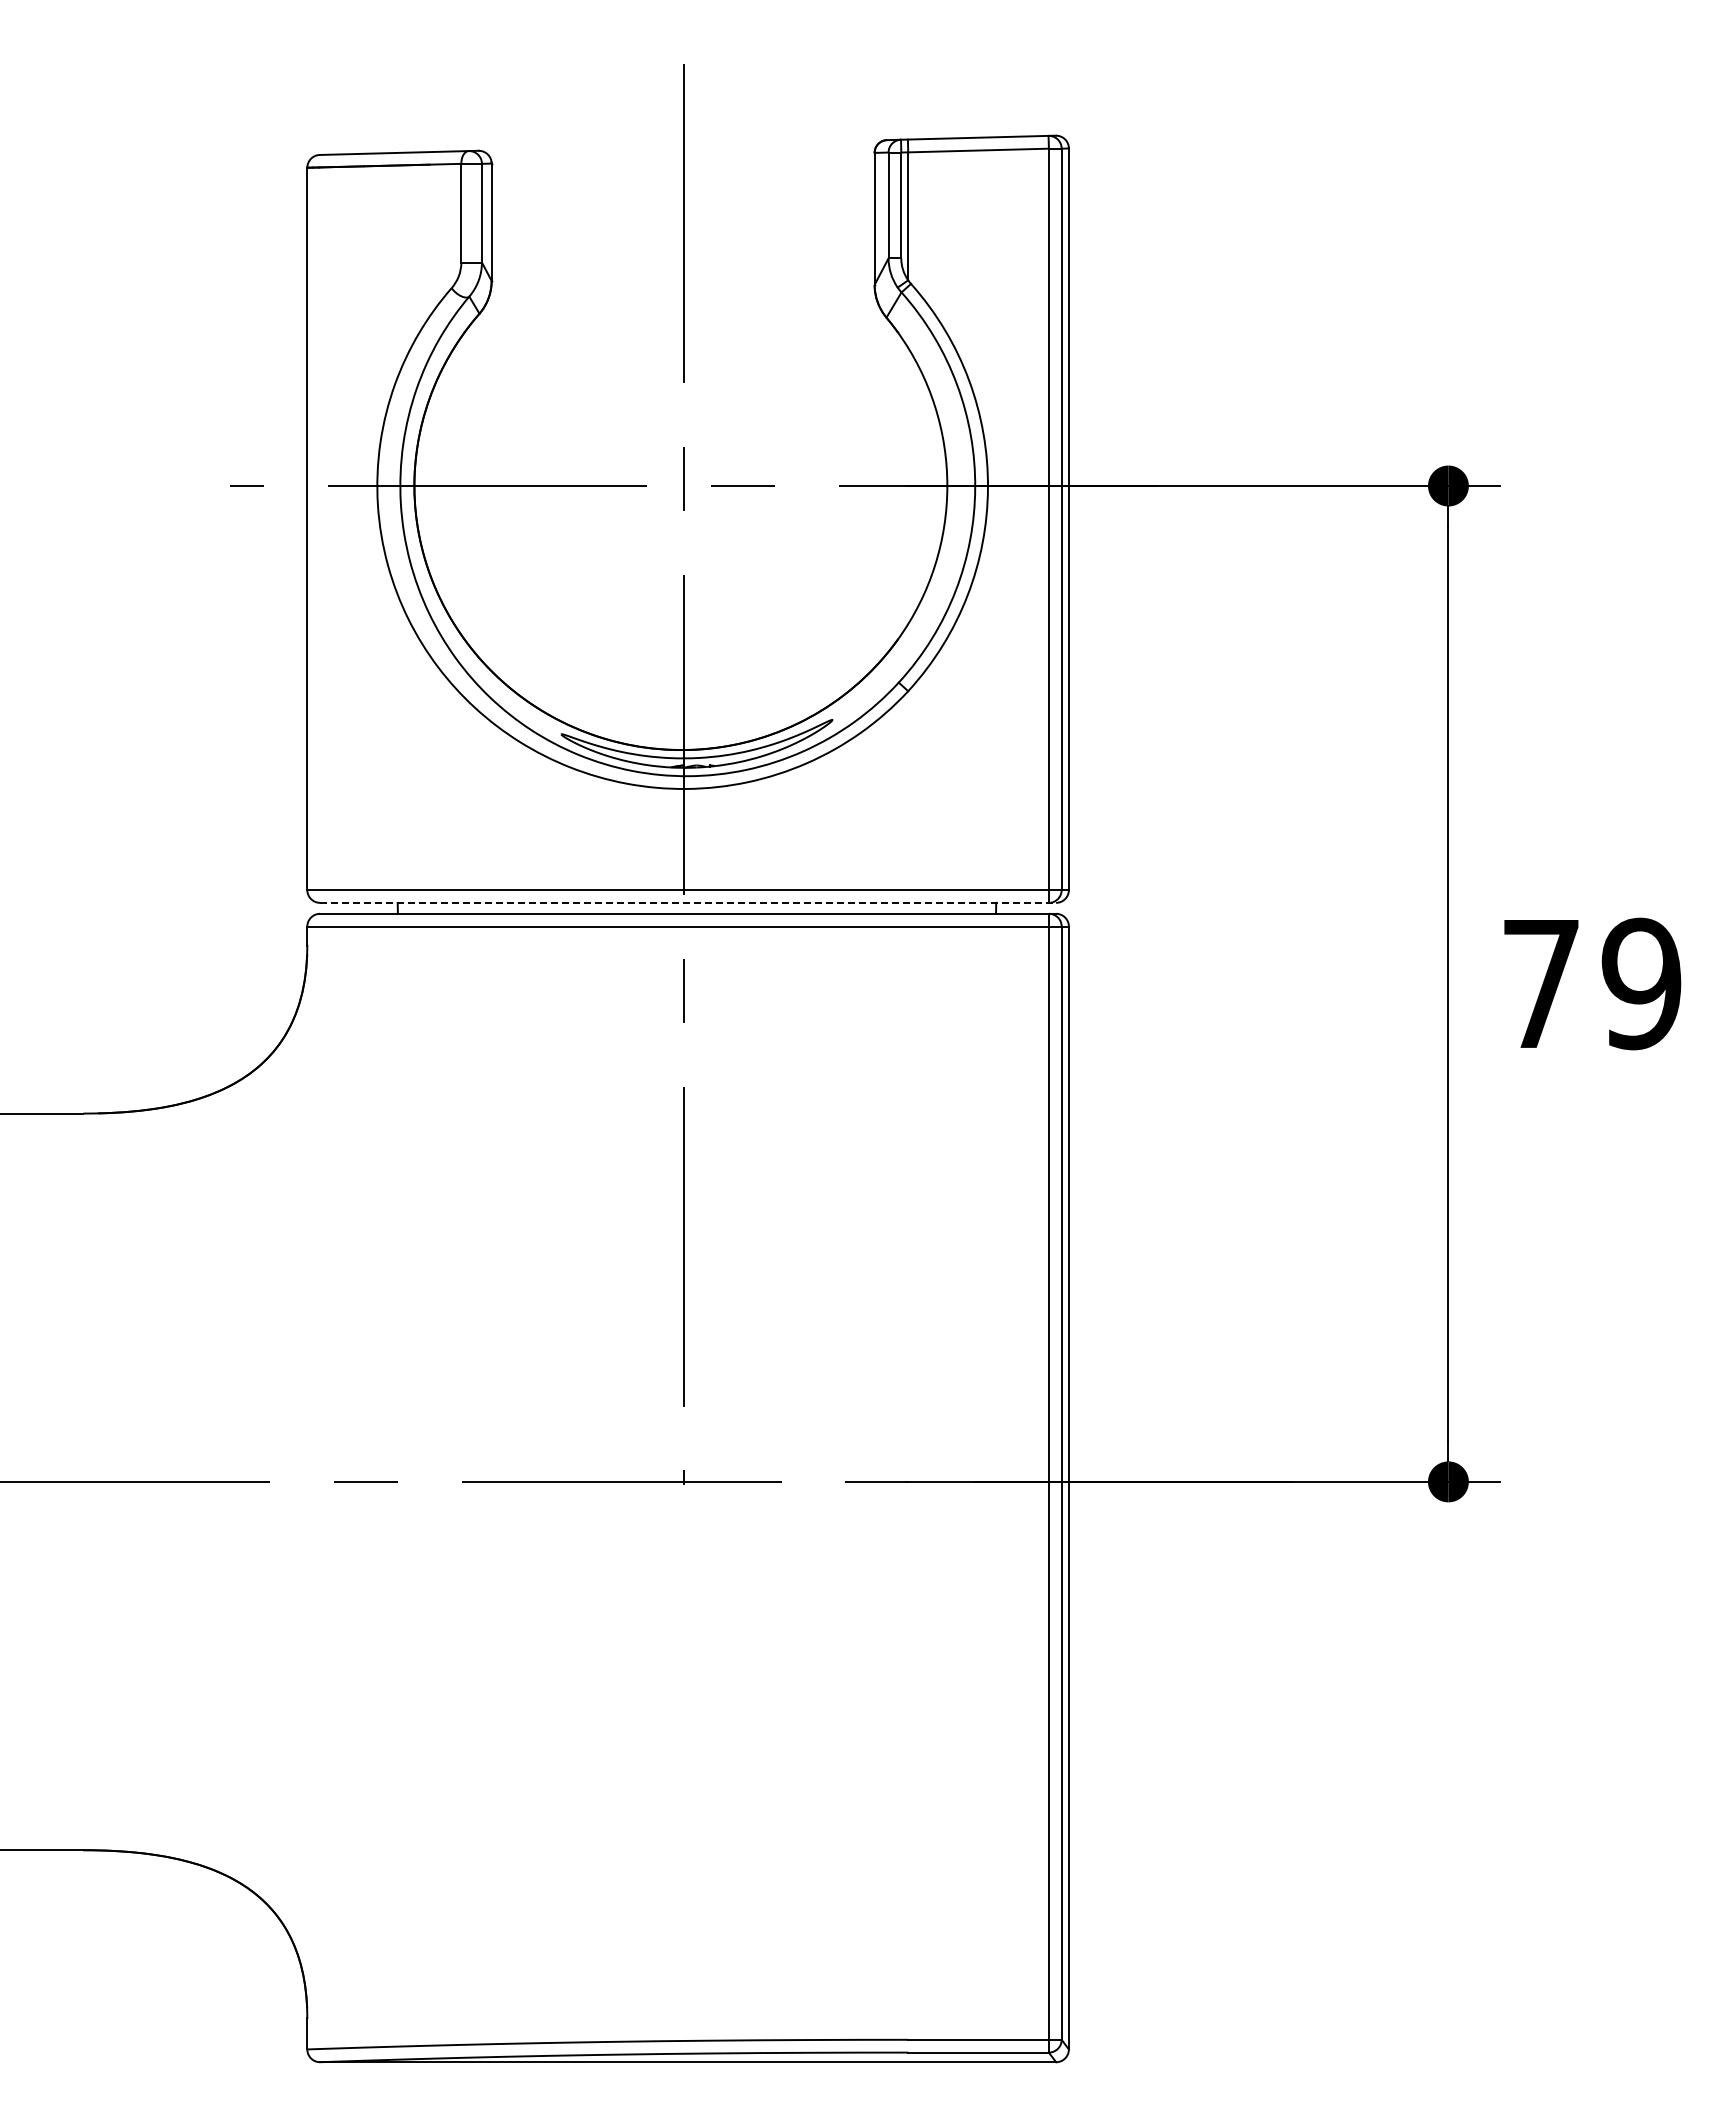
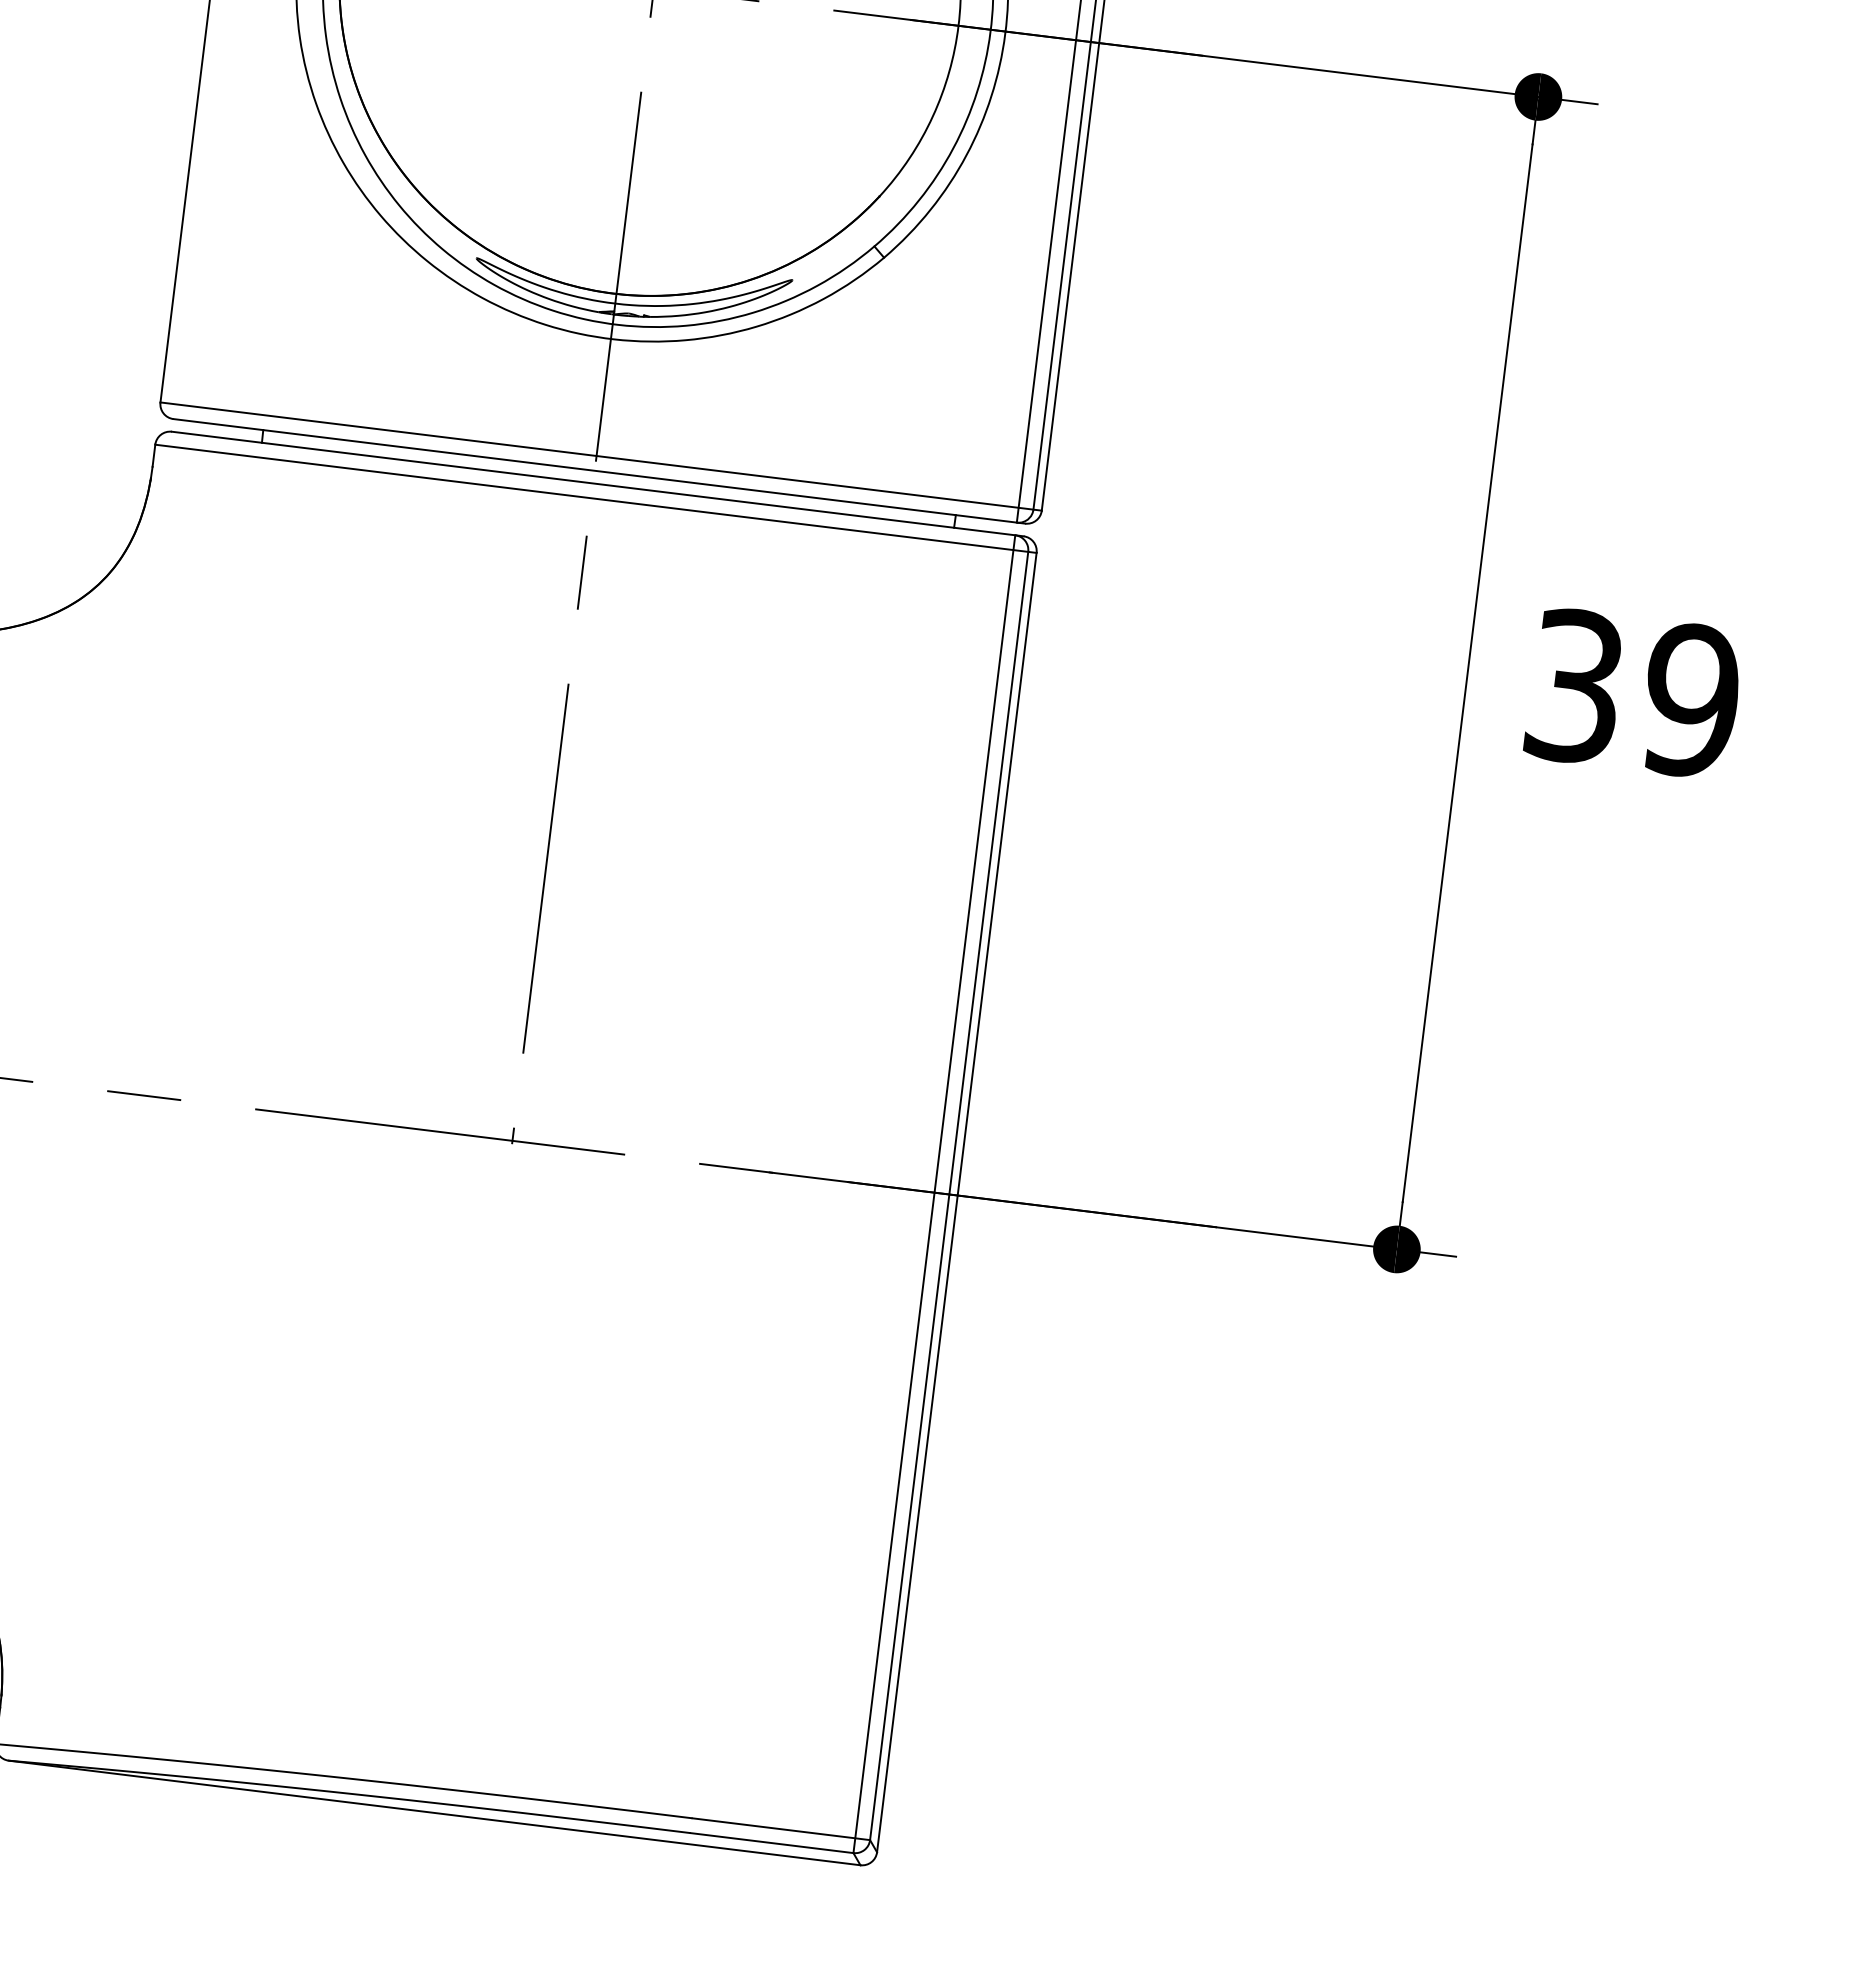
line: (688, 902) -> (599, 470), dashed -> solid
text: (1541, 983) -> (1575, 685), 79 -> 39

